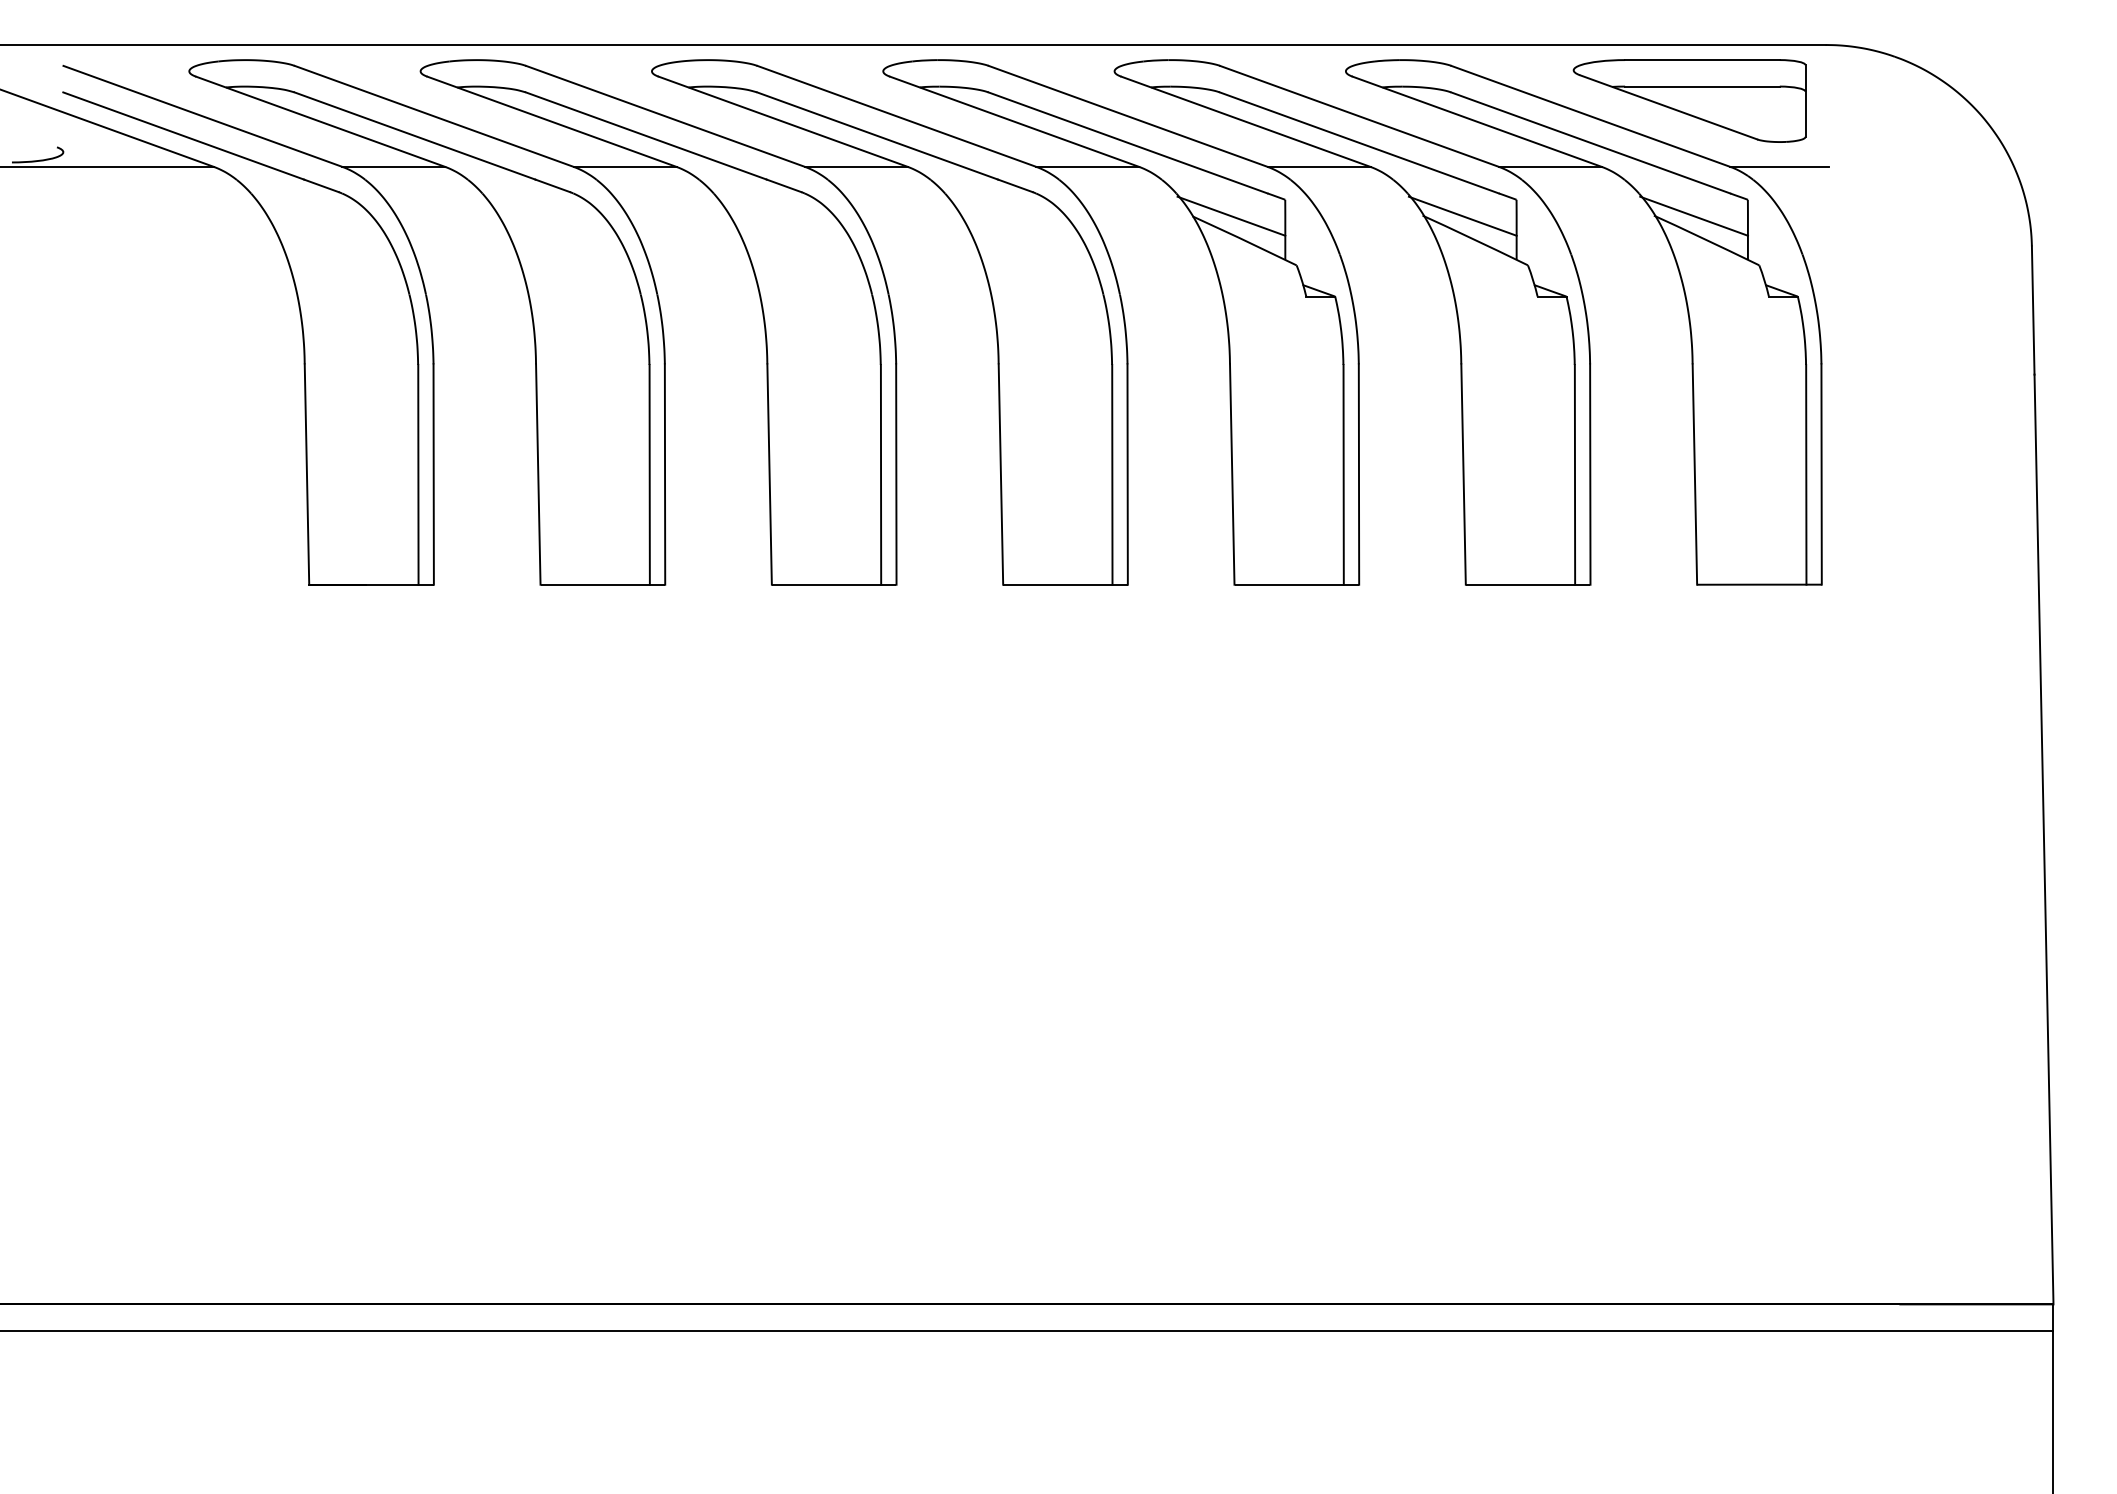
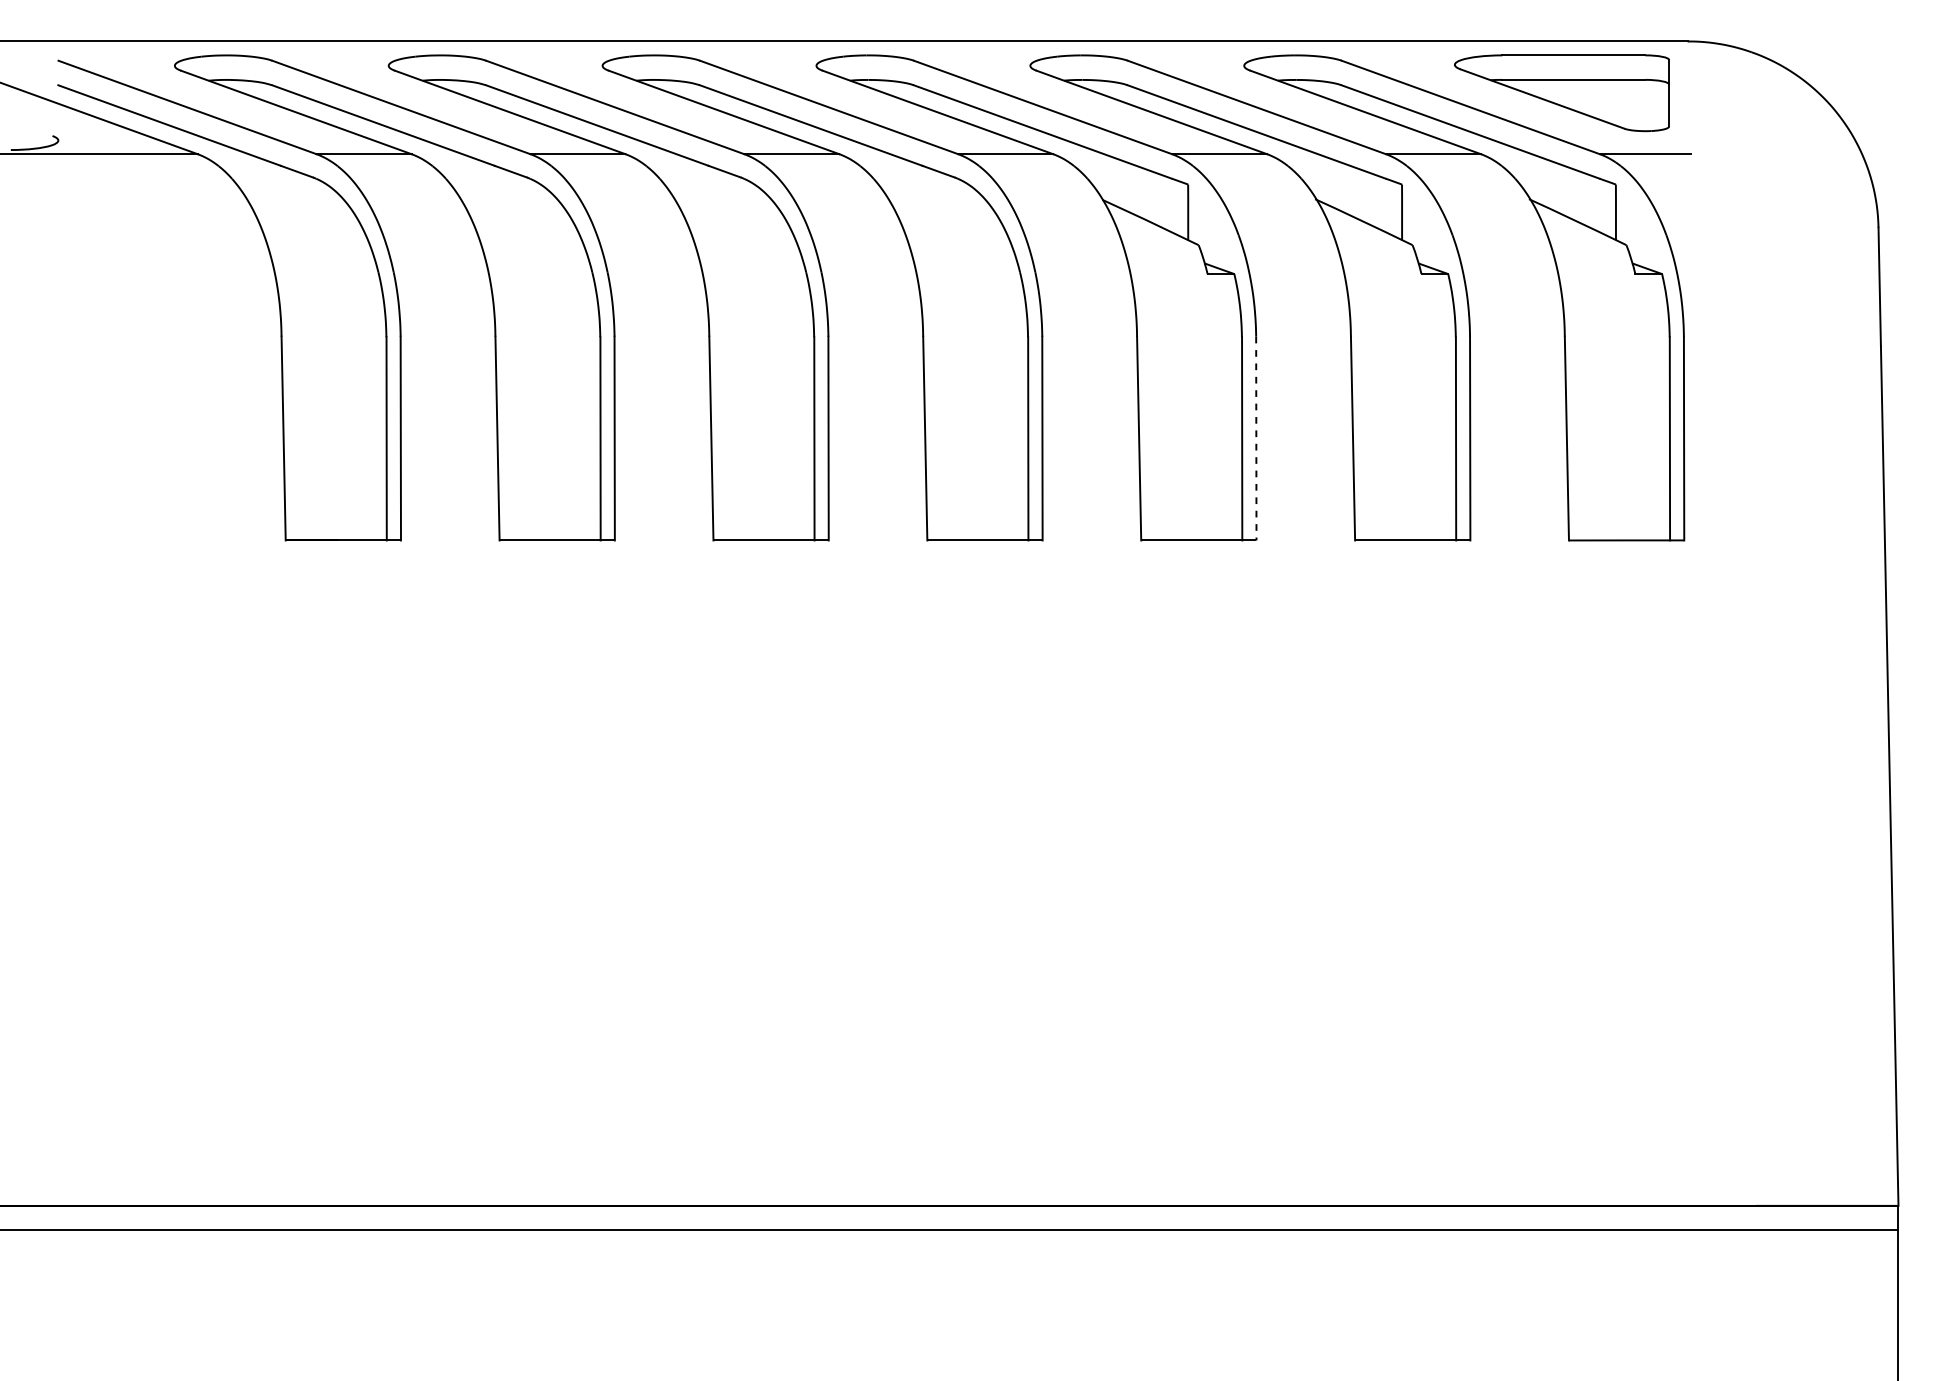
line: (1231, 215) -> (1138, 199), removed
line: (1462, 215) -> (1352, 199), removed
line: (1693, 215) -> (1565, 199), removed
line: (1358, 475) -> (1255, 439), solid -> dashed

